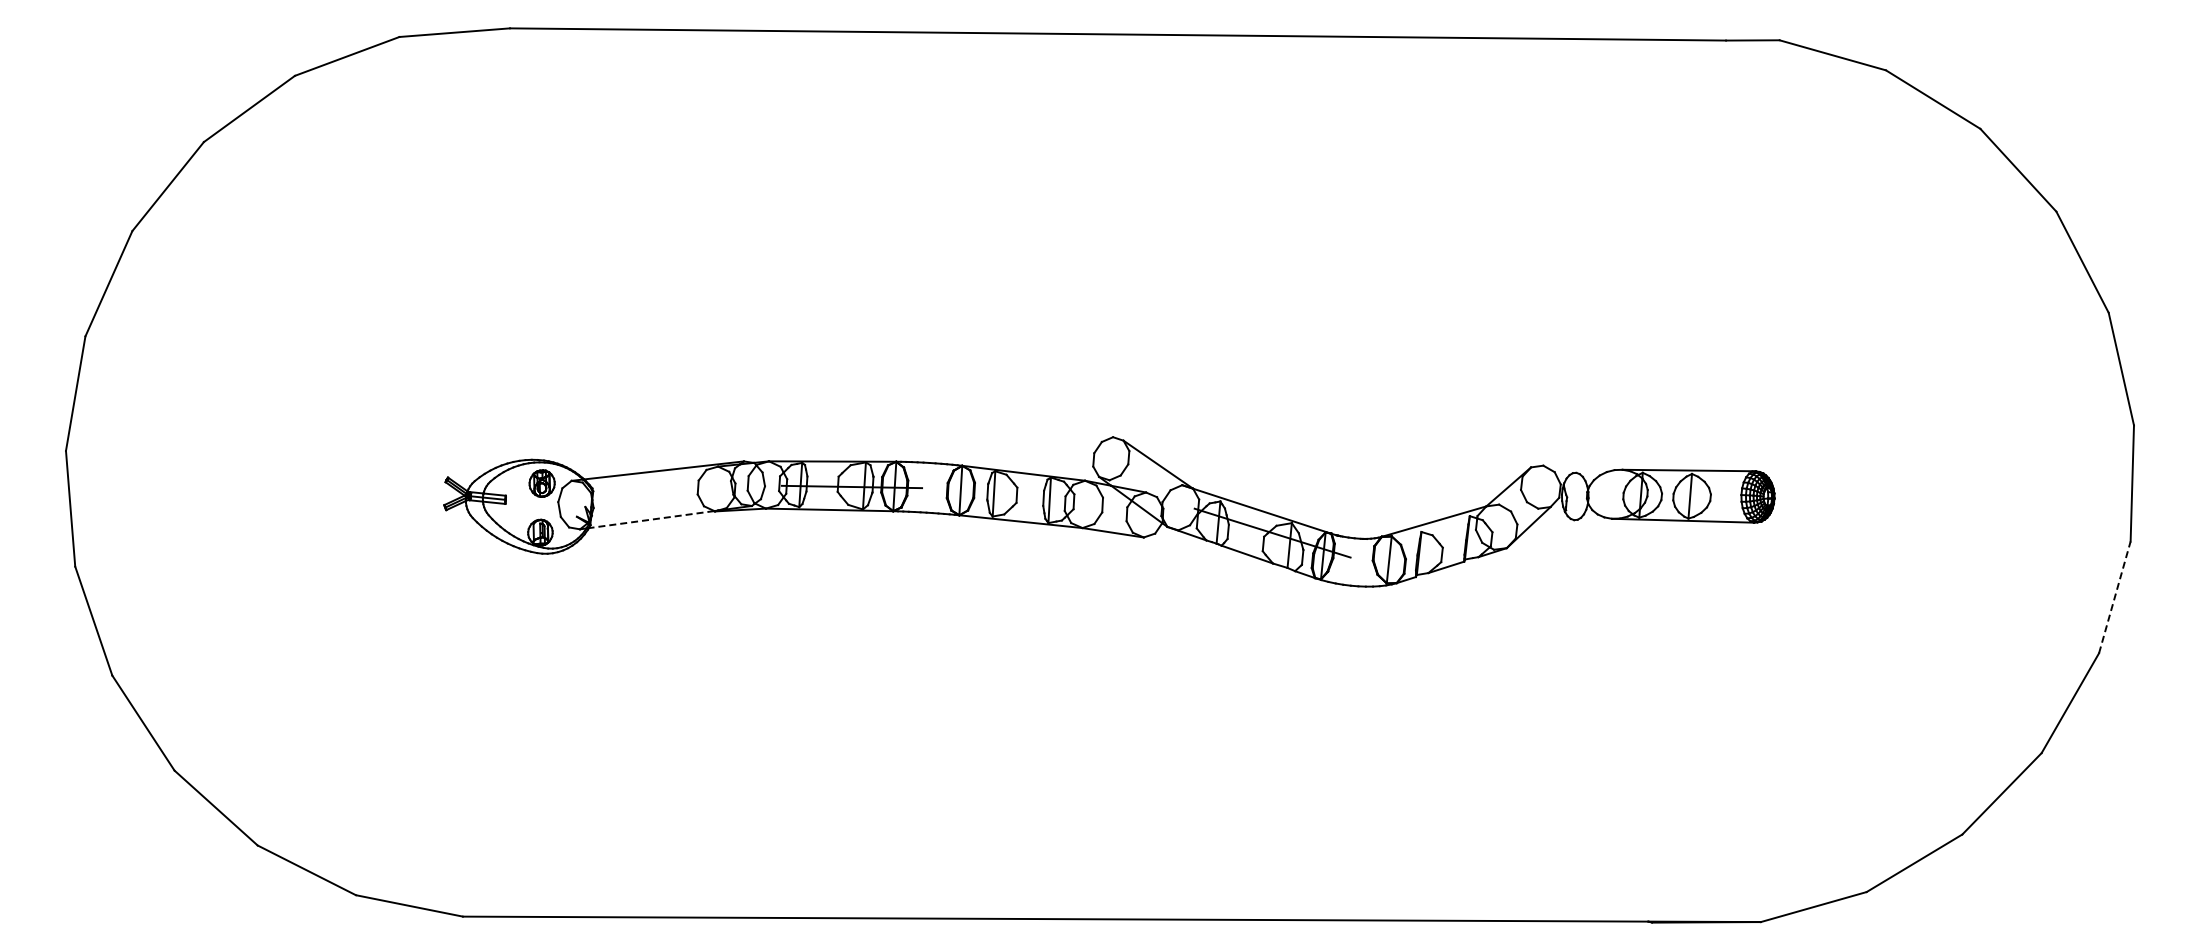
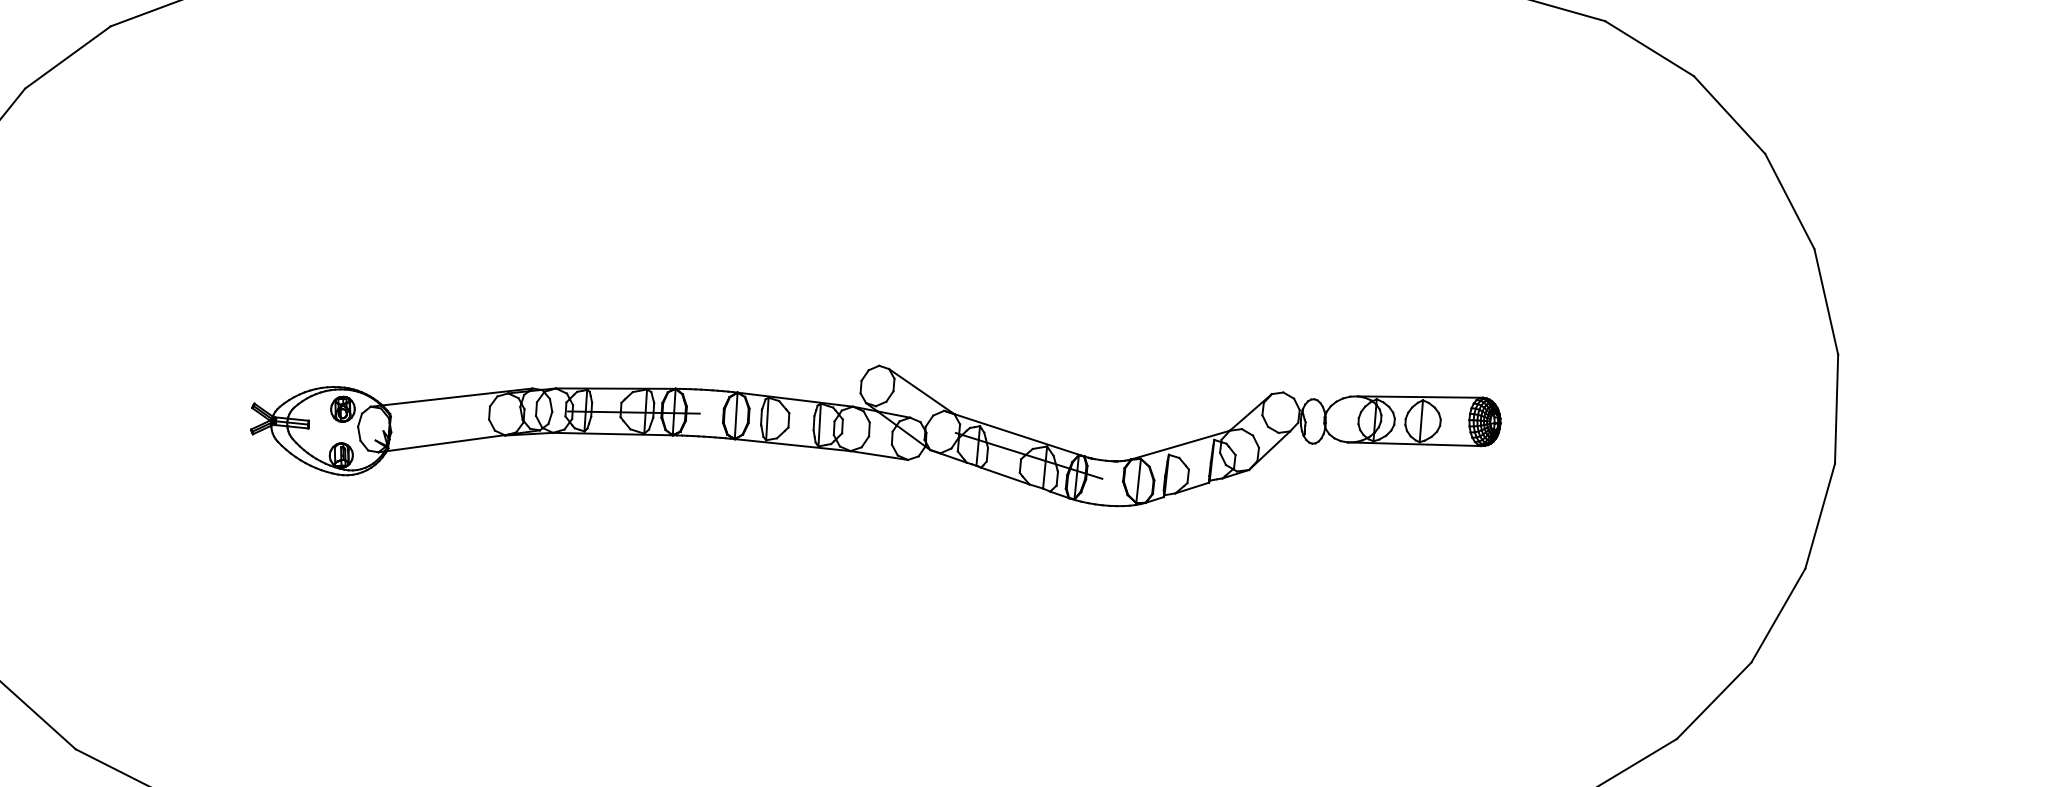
line: (651, 519) -> (445, 443), dashed -> solid
line: (2114, 596) -> (1819, 515), dashed -> solid

